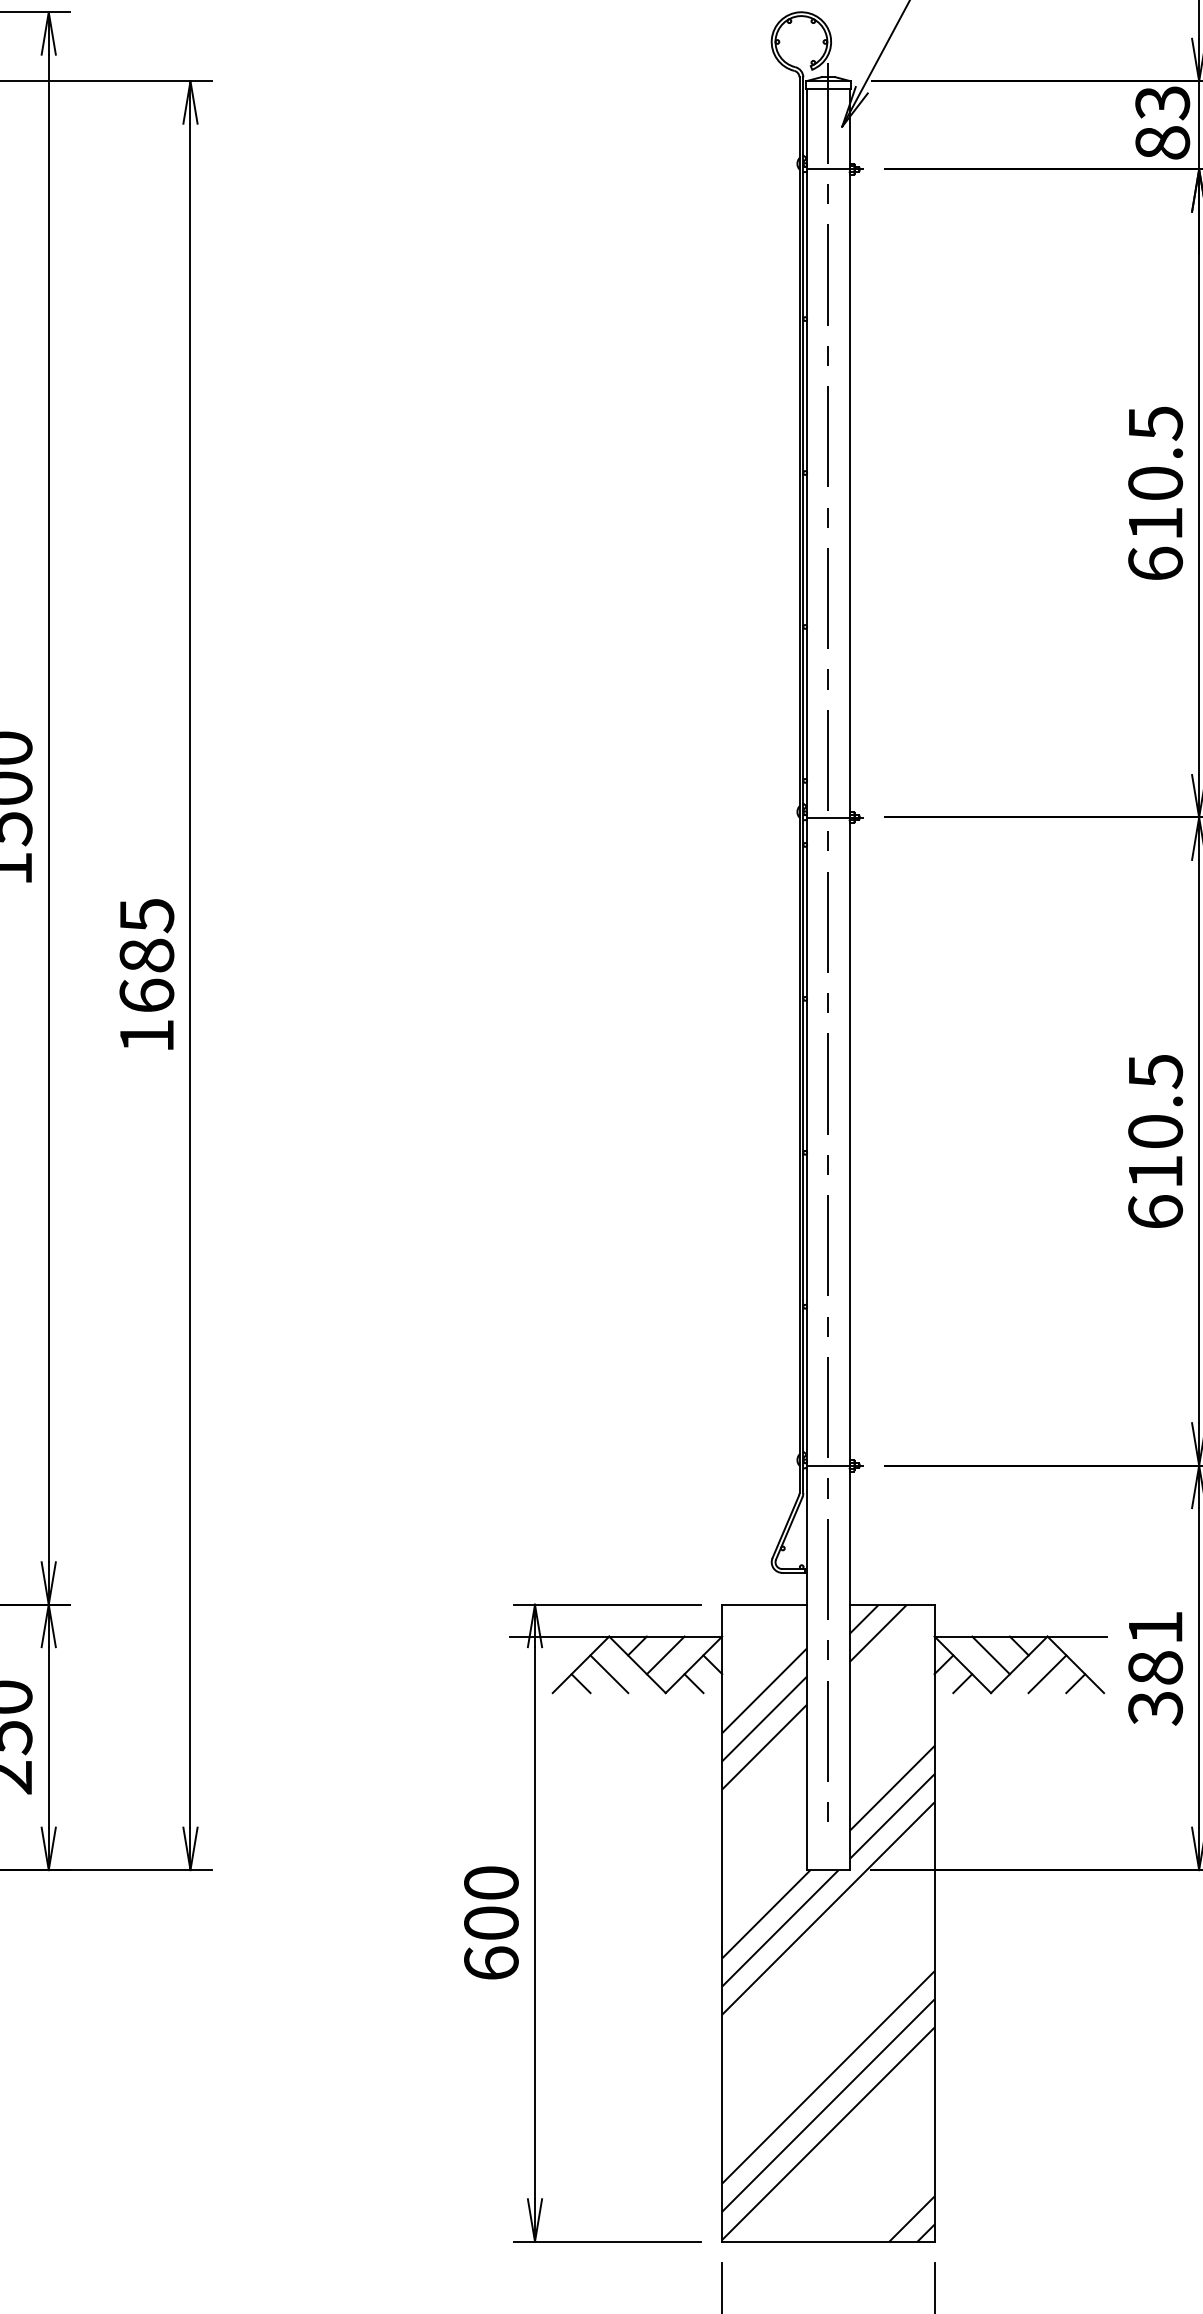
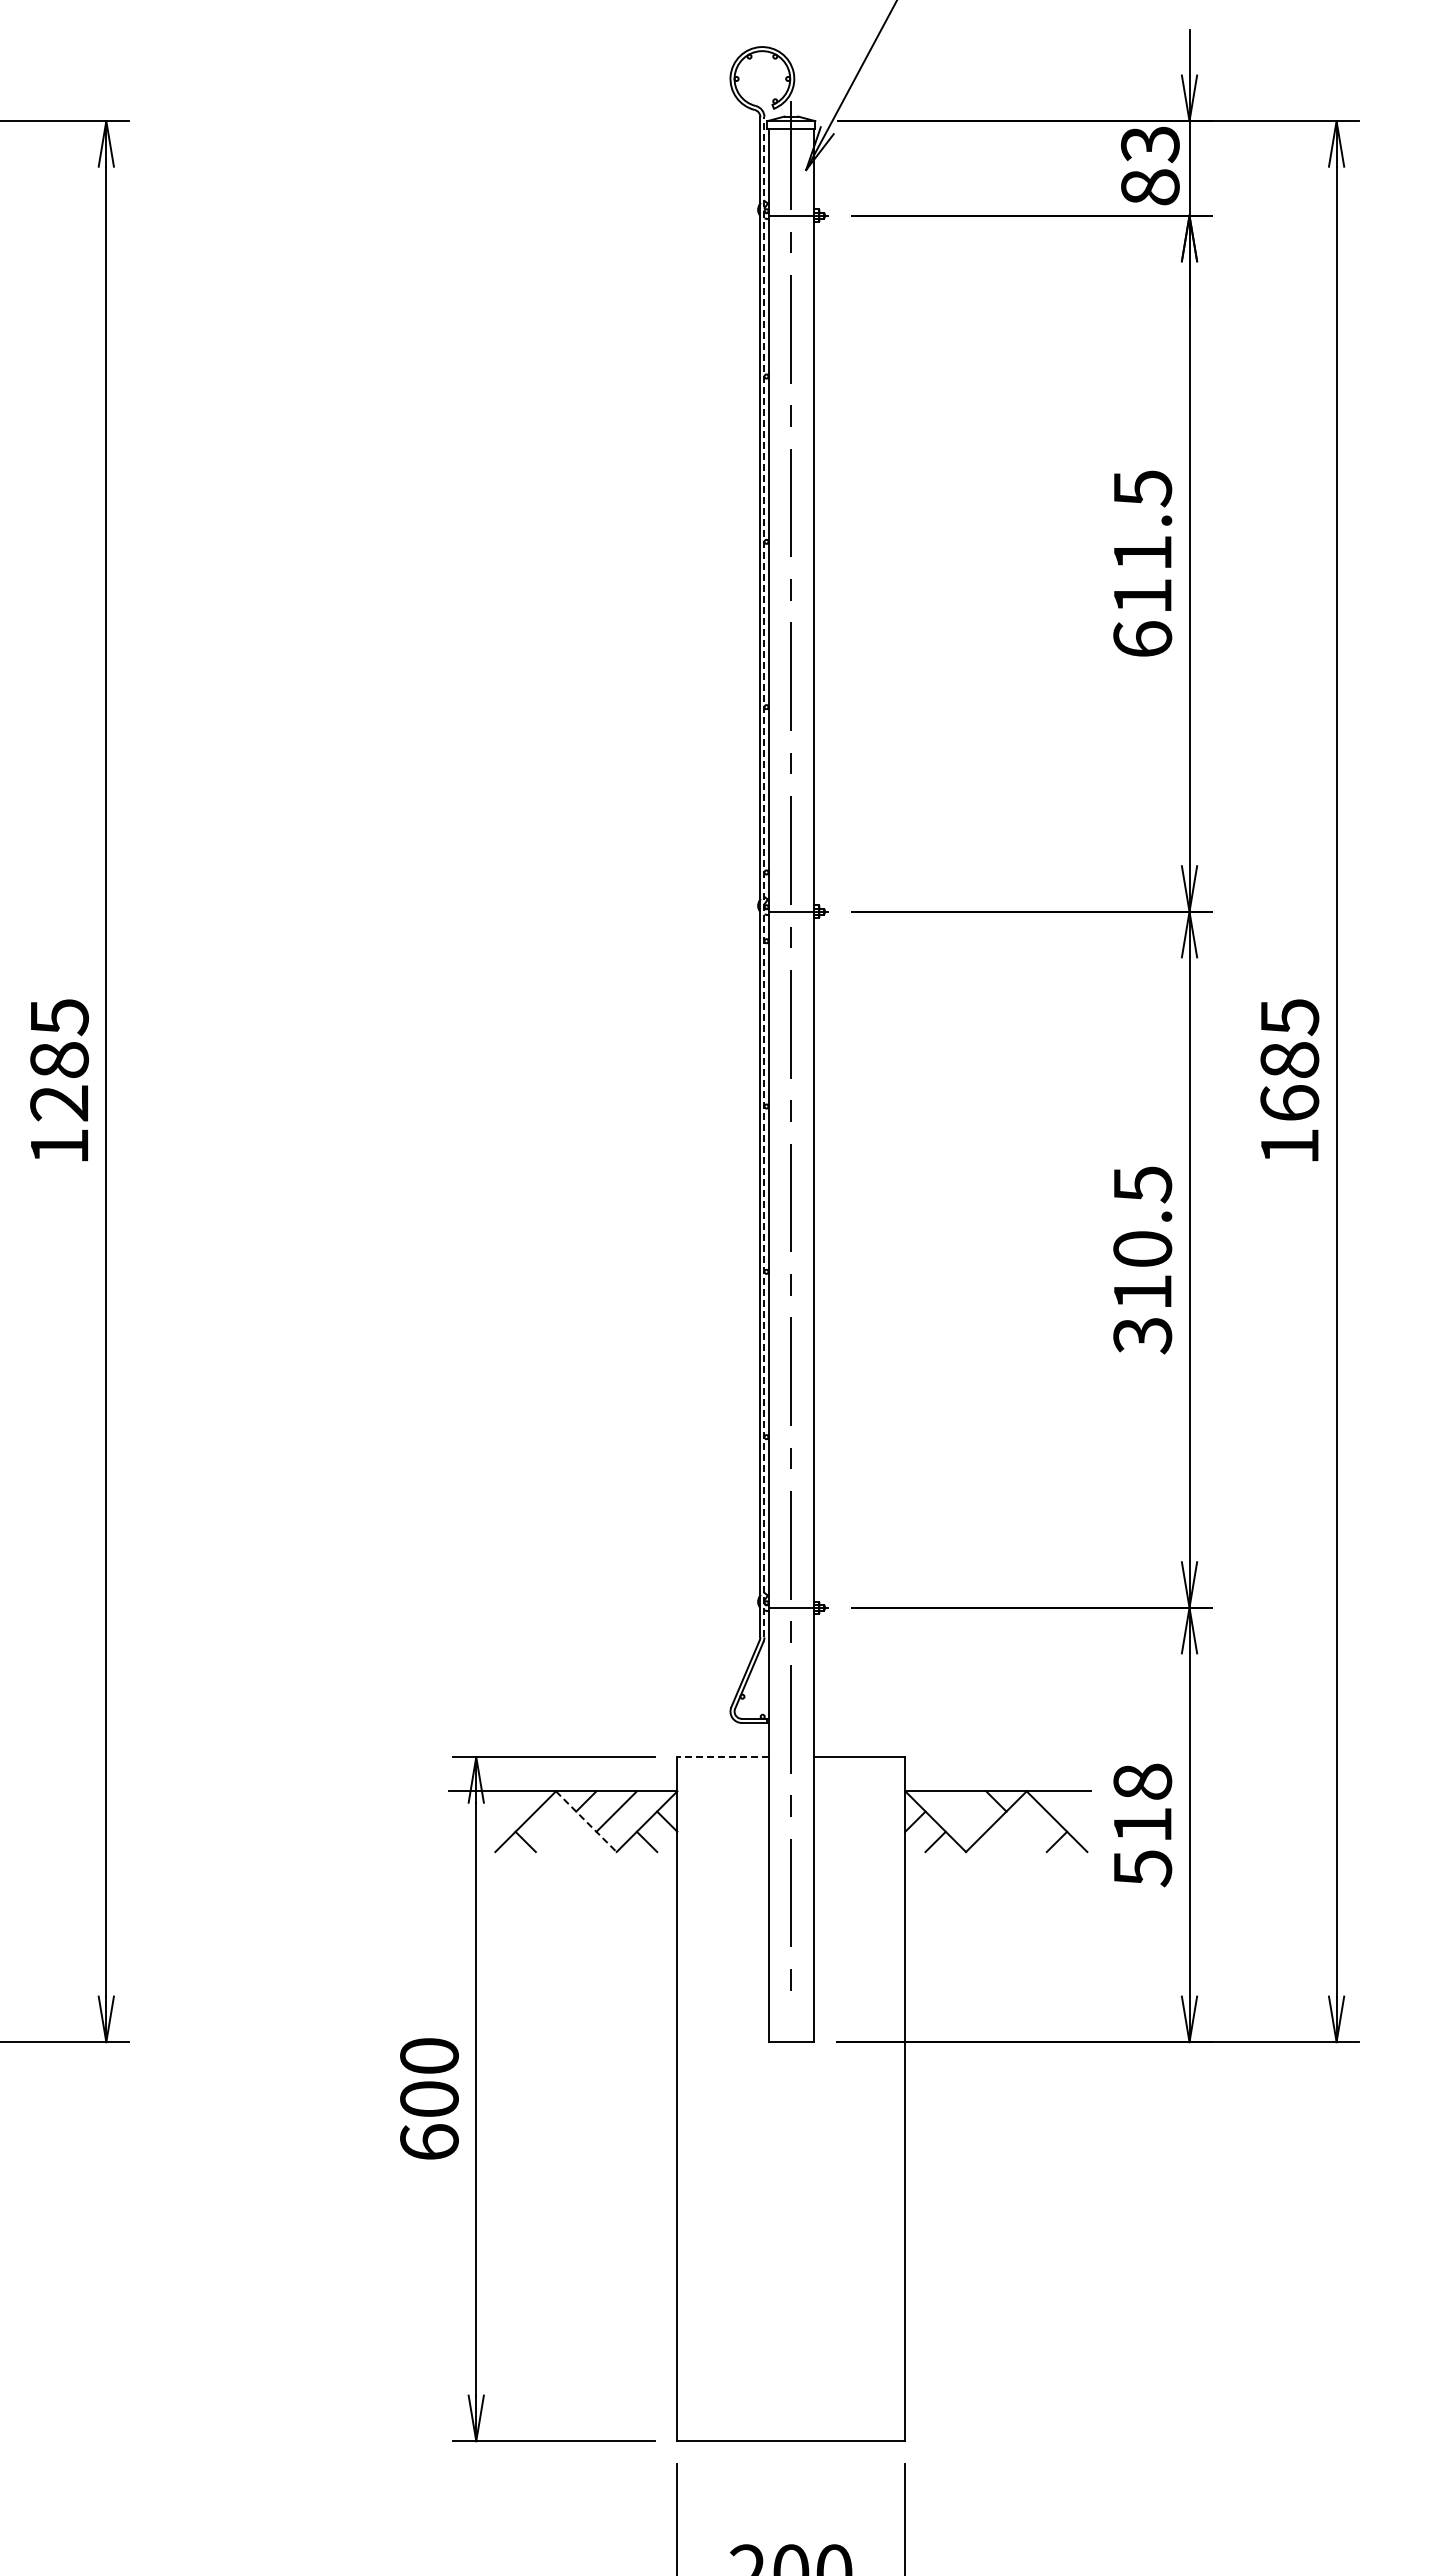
text: (1155, 482) -> (1142, 552), 610.5 -> 611.5
line: (803, 784) -> (764, 876), solid -> dashed
text: (146, 996) -> (59, 1103), 1685 -> 1285
text: (1155, 1212) -> (1142, 1335), 610.5 -> 310.5
line: (764, 1605) -> (722, 1757), solid -> dashed
line: (990, 1655) -> (965, 1811), removed
line: (637, 1664) -> (586, 1821), solid -> dashed
text: (1155, 1668) -> (1142, 1825), 381 -> 518
line: (608, 1673) -> (555, 1831), removed
line: (1047, 1673) -> (1026, 1831), removed
hatch: (828, 1923) -> (791, 2099), removed

